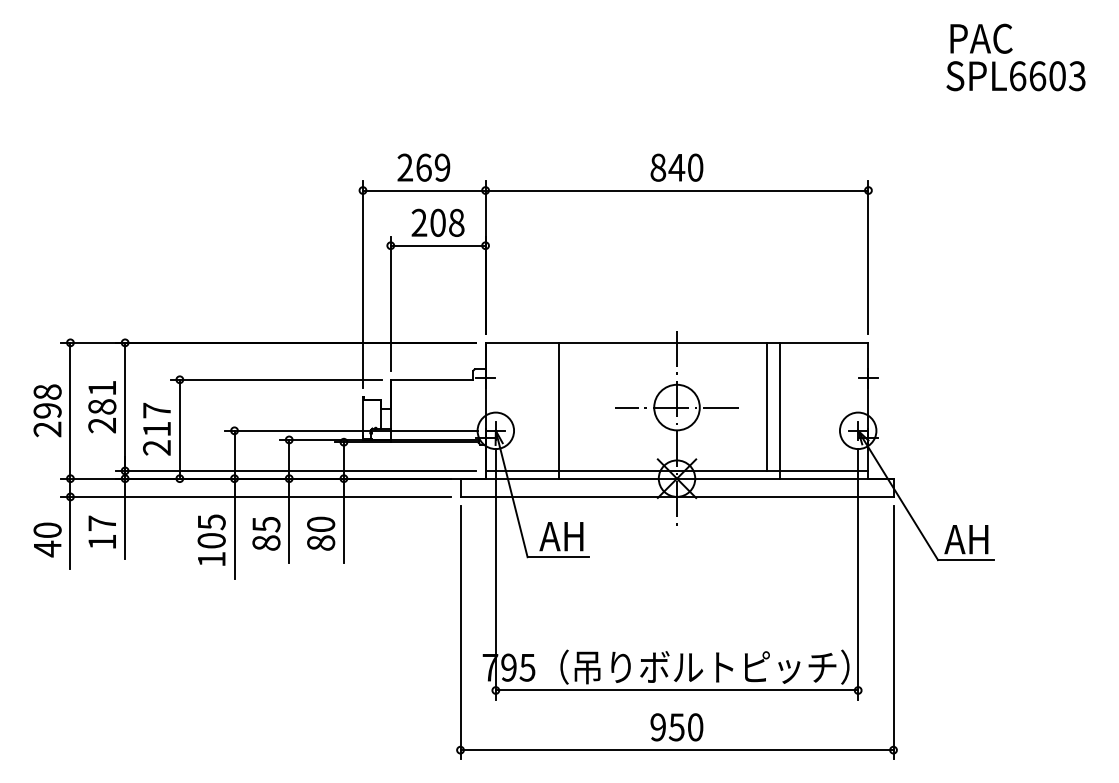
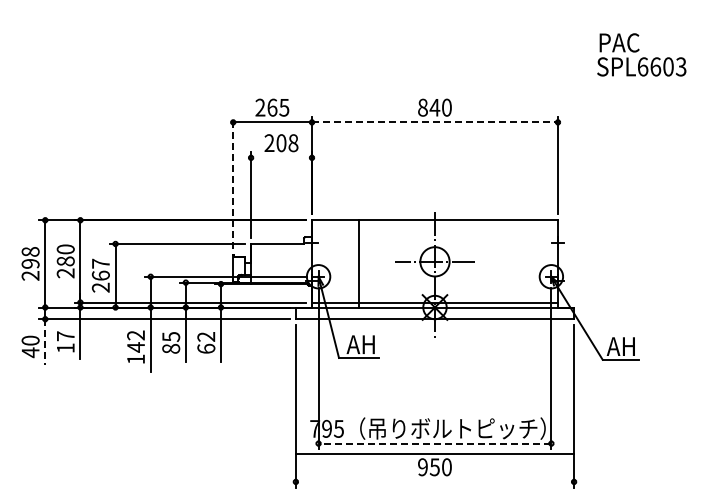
text: (1015, 56) -> (641, 54), moved
text: (442, 167) -> (284, 107), 269 -> 265
line: (677, 190) -> (435, 122), solid -> dashed
line: (438, 245) -> (281, 157), removed
line: (363, 284) -> (233, 182), solid -> dashed
text: (101, 388) -> (65, 249), 281 -> 280
line: (766, 407) -> (492, 261), removed
line: (780, 410) -> (501, 263), removed
text: (156, 428) -> (100, 275), 217 -> 267
text: (212, 531) -> (136, 341), 105 -> 142
line: (70, 533) -> (45, 342), solid -> dashed
text: (321, 533) -> (206, 342), 80 -> 62
line: (676, 690) -> (434, 443), solid -> dashed
line: (676, 749) -> (434, 453), moved

